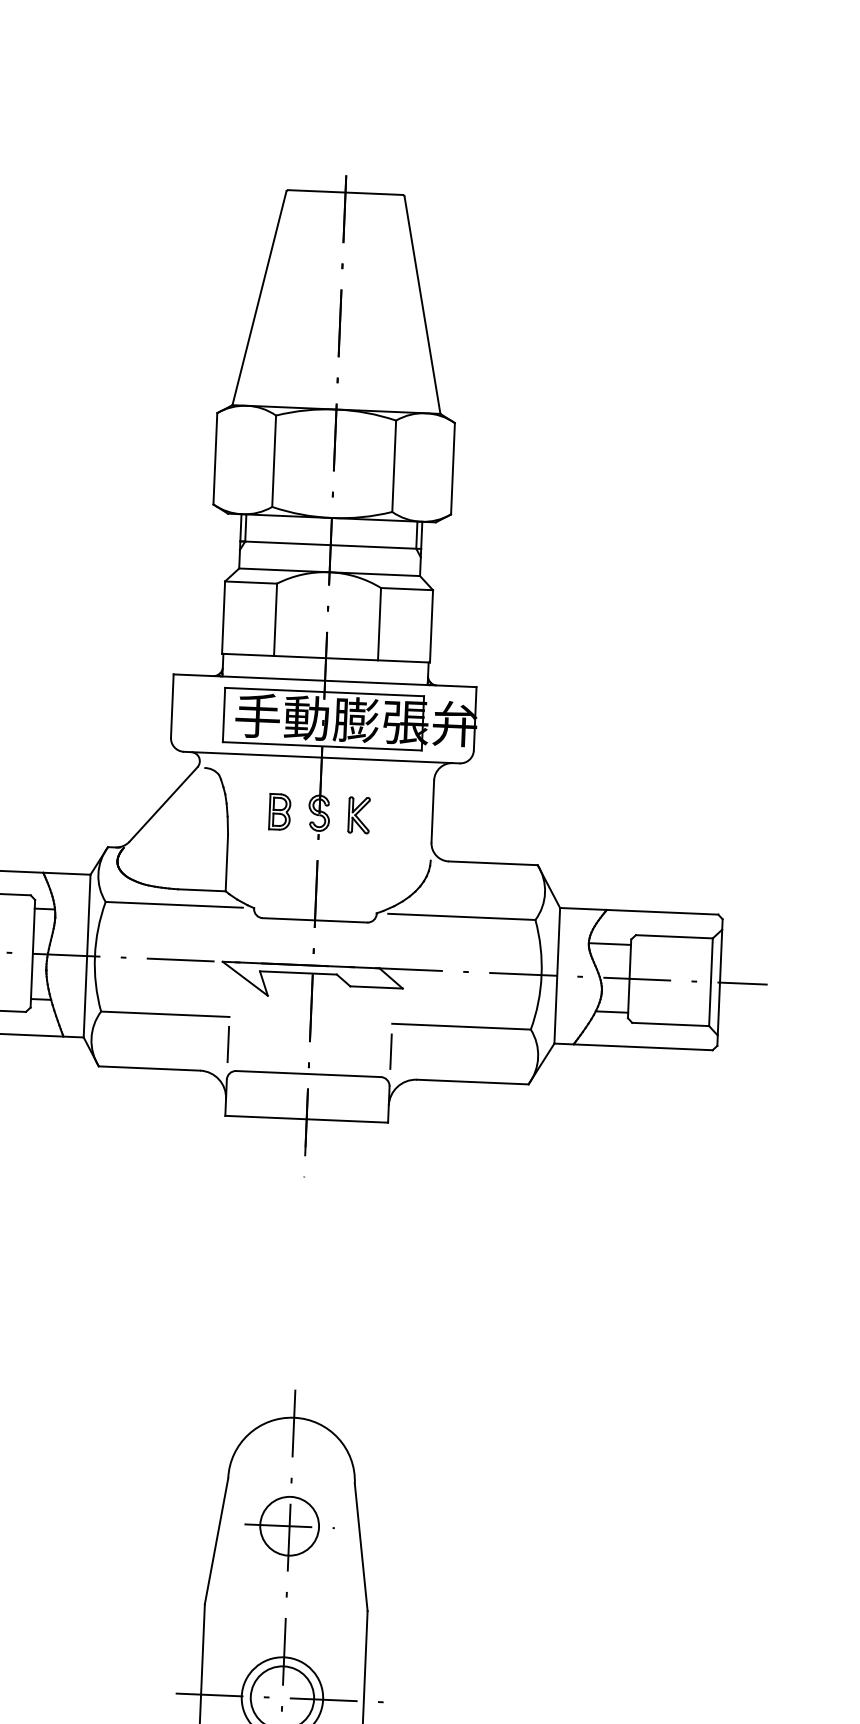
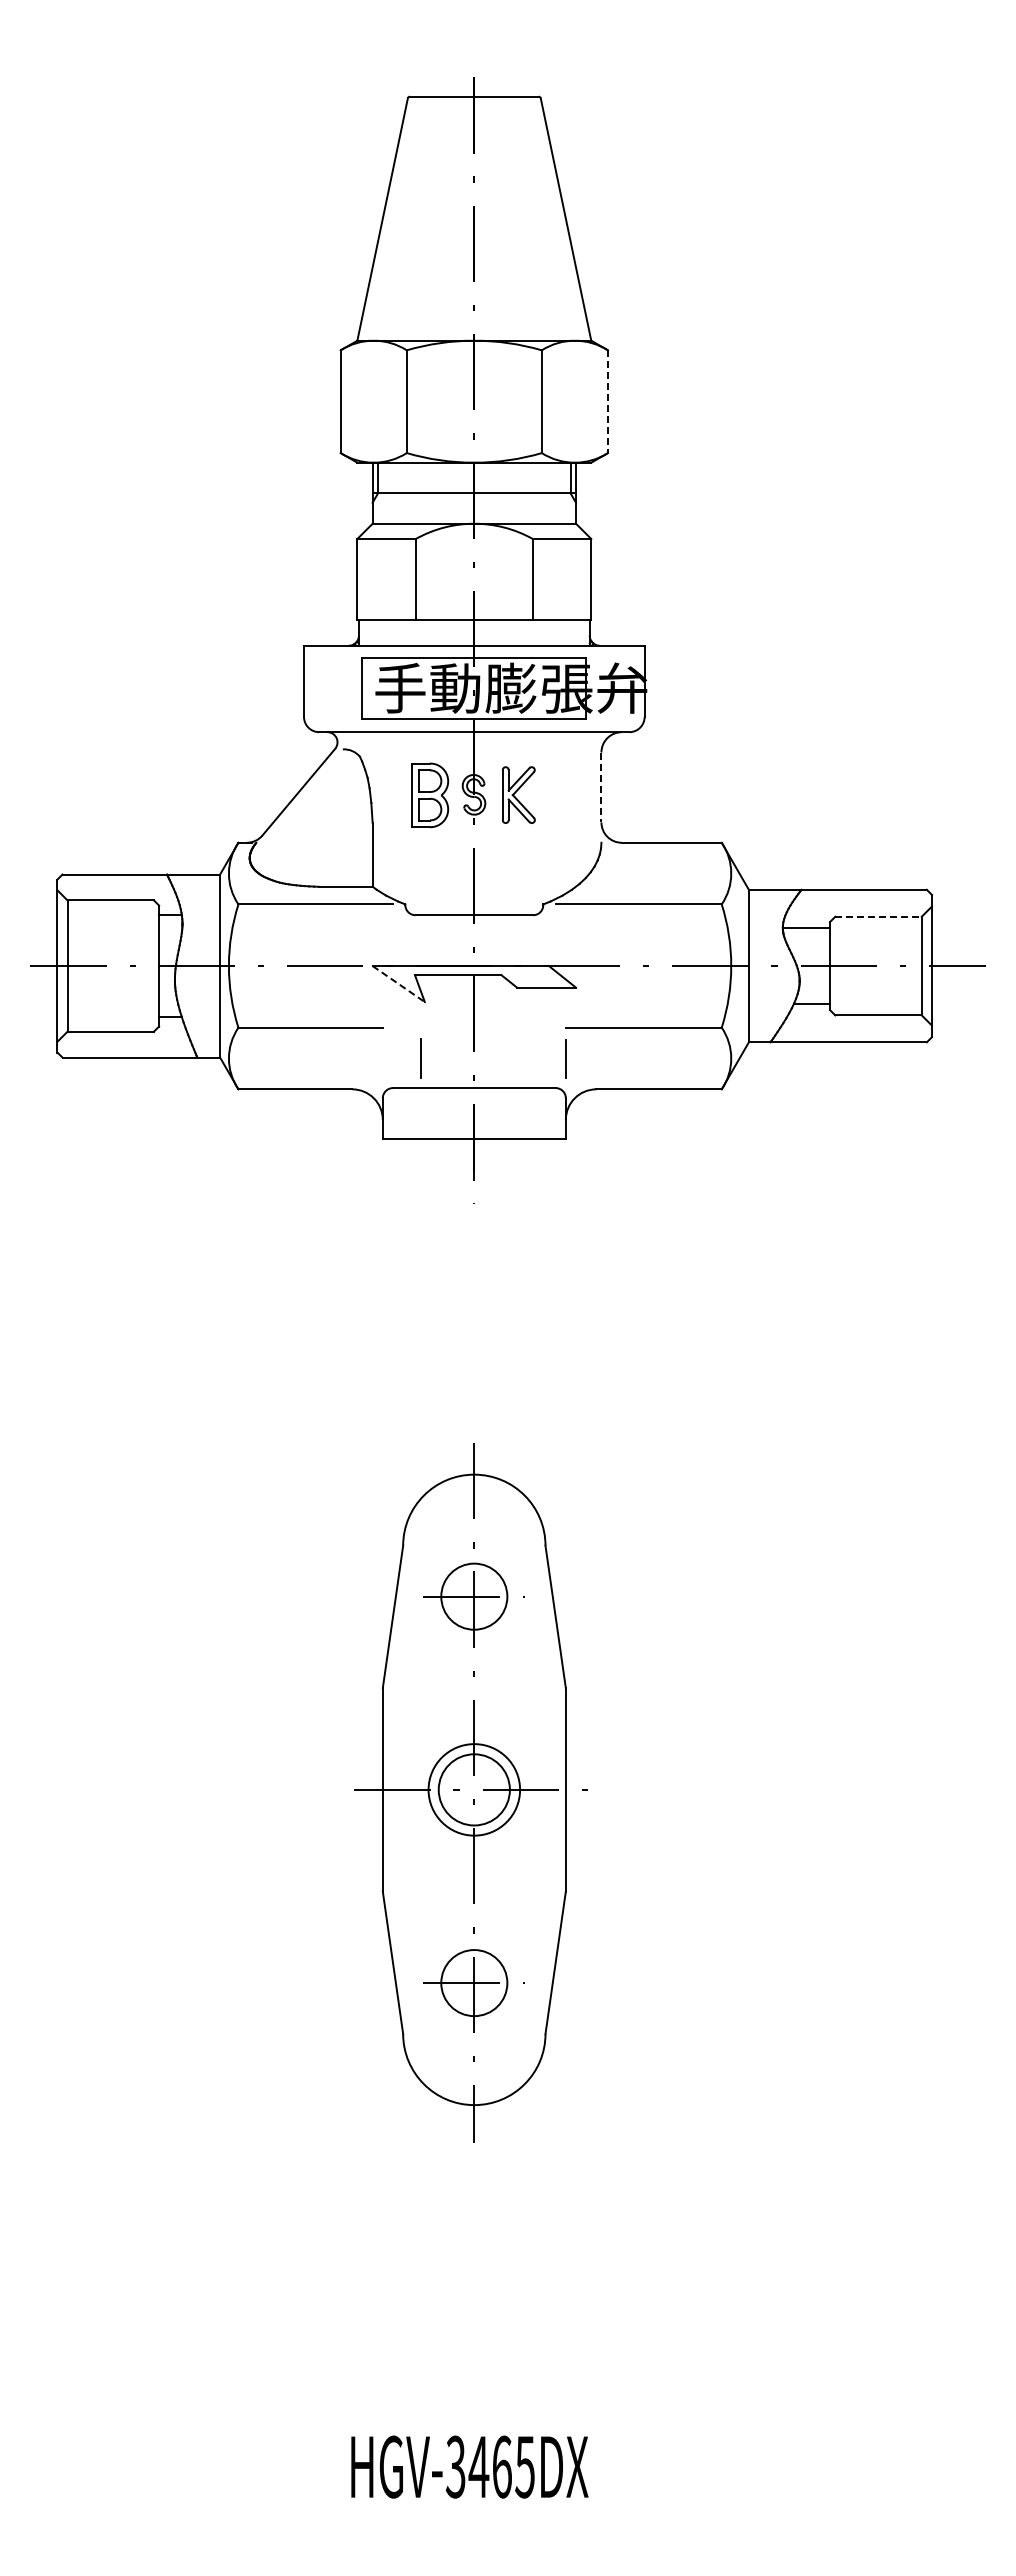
line: (452, 469) -> (607, 402), solid -> dashed
part: (279, 811) -> (429, 794), size x1.6
line: (432, 811) -> (601, 787), solid -> dashed
part: (358, 815) -> (518, 795), size x1.4
line: (675, 936) -> (879, 916), solid -> dashed
line: (245, 979) -> (398, 984), solid -> dashed
line: (228, 1044) -> (420, 1058), moved

